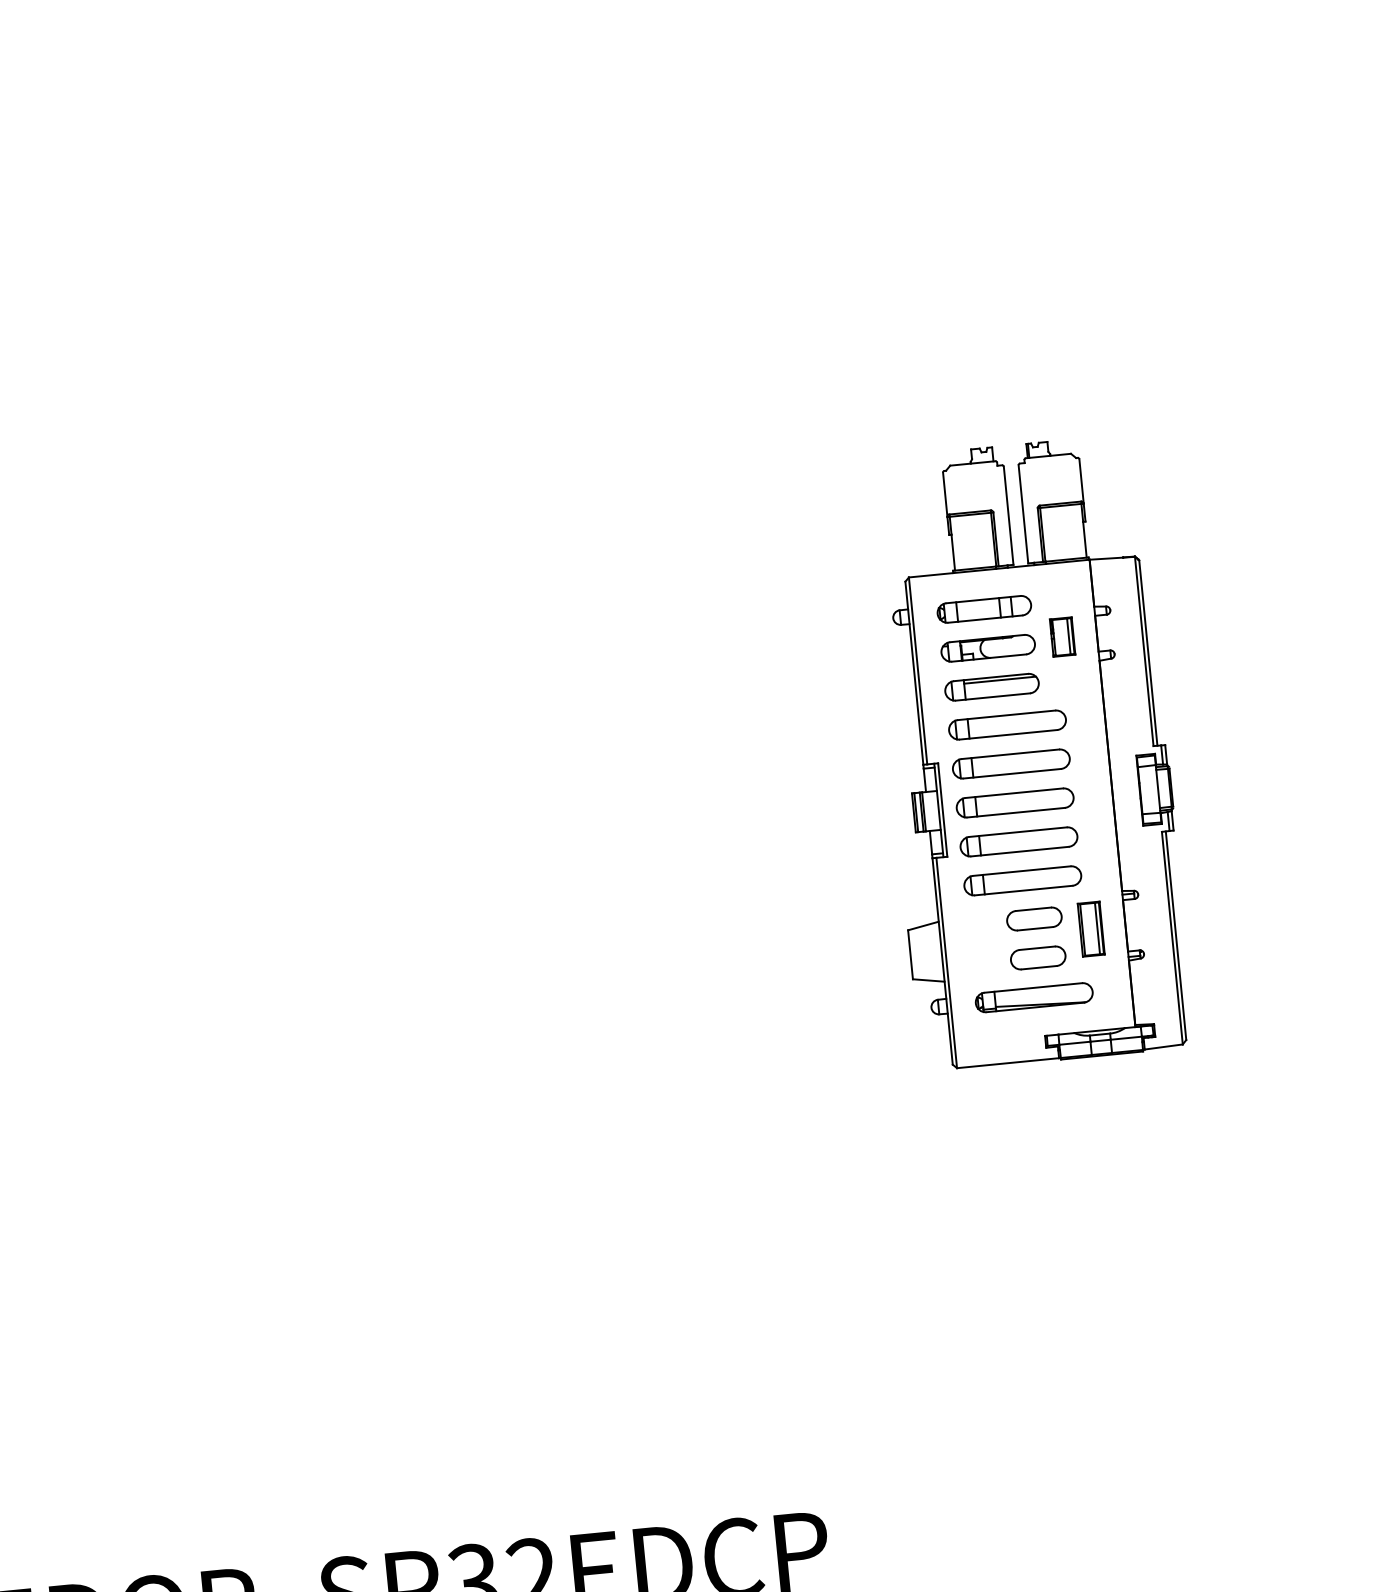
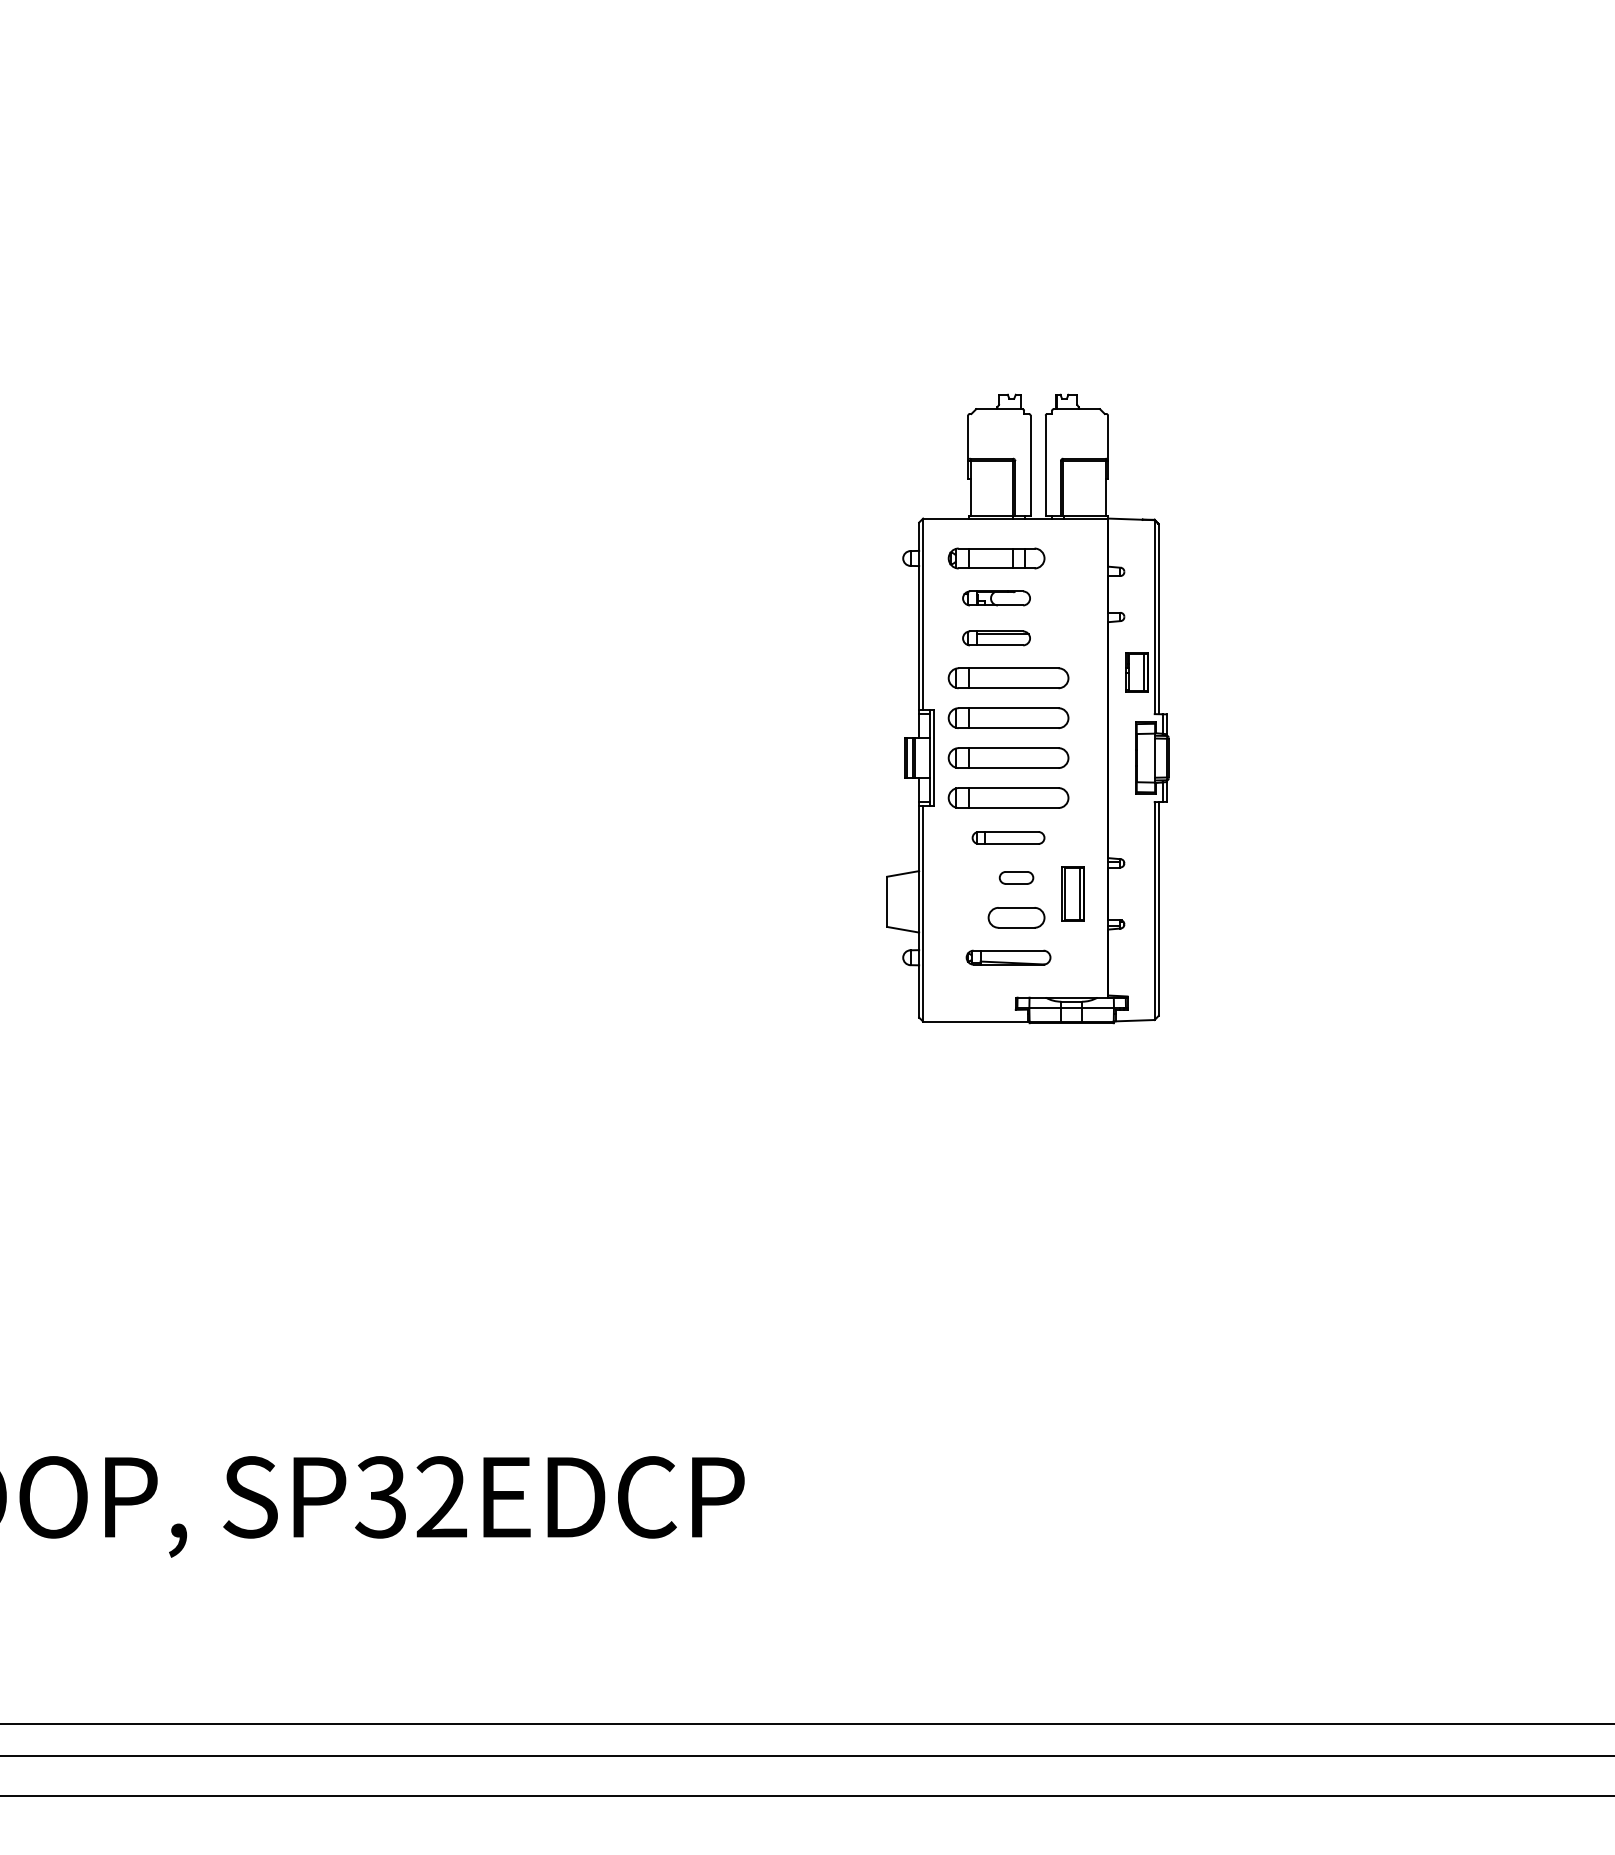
part: (1061, 637) -> (1136, 672), moved
part: (988, 648) -> (996, 598), size x0.7
part: (991, 687) -> (996, 638), size x0.7
part: (1022, 880) -> (1008, 837), size x0.6
part: (1034, 918) -> (1016, 877), size x0.6
part: (1034, 997) -> (1008, 957), size x0.7

